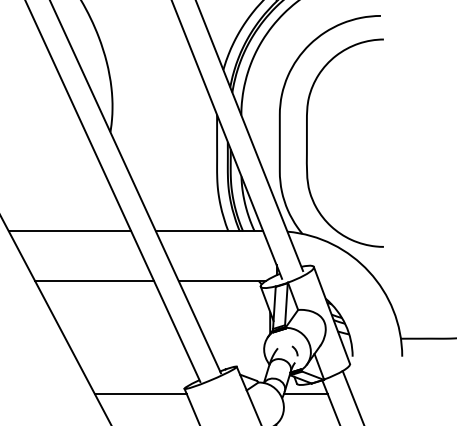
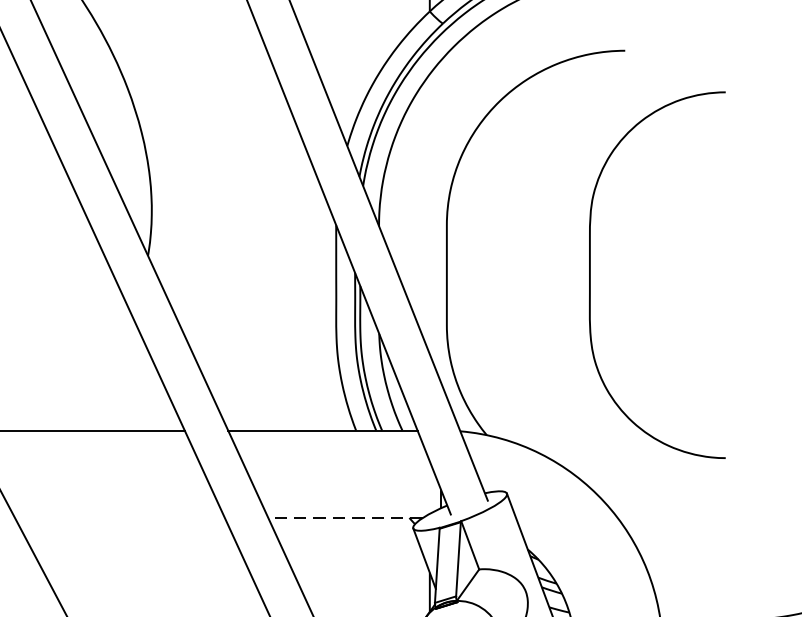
curve: (307, 142) -> (590, 273), moved
line: (93, 280) -> (118, 517), removed
line: (222, 280) -> (345, 517), solid -> dashed

